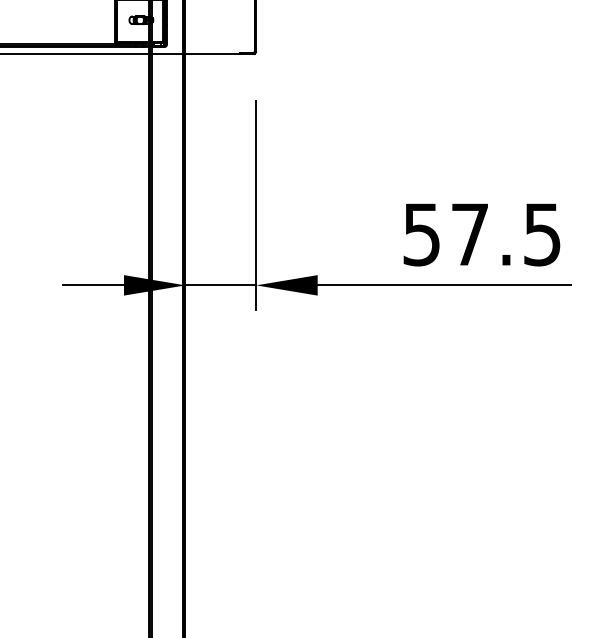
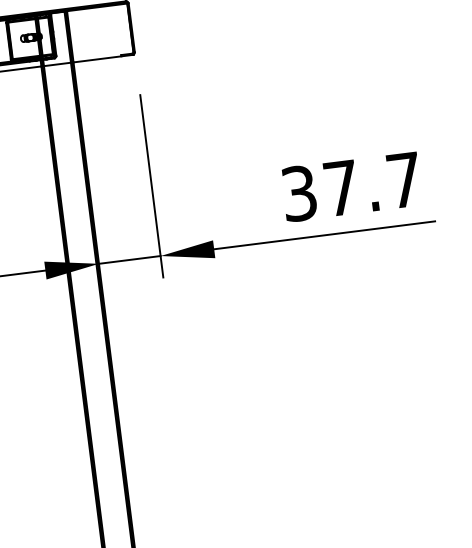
text: (482, 234) -> (352, 186), 57.5 -> 37.7

